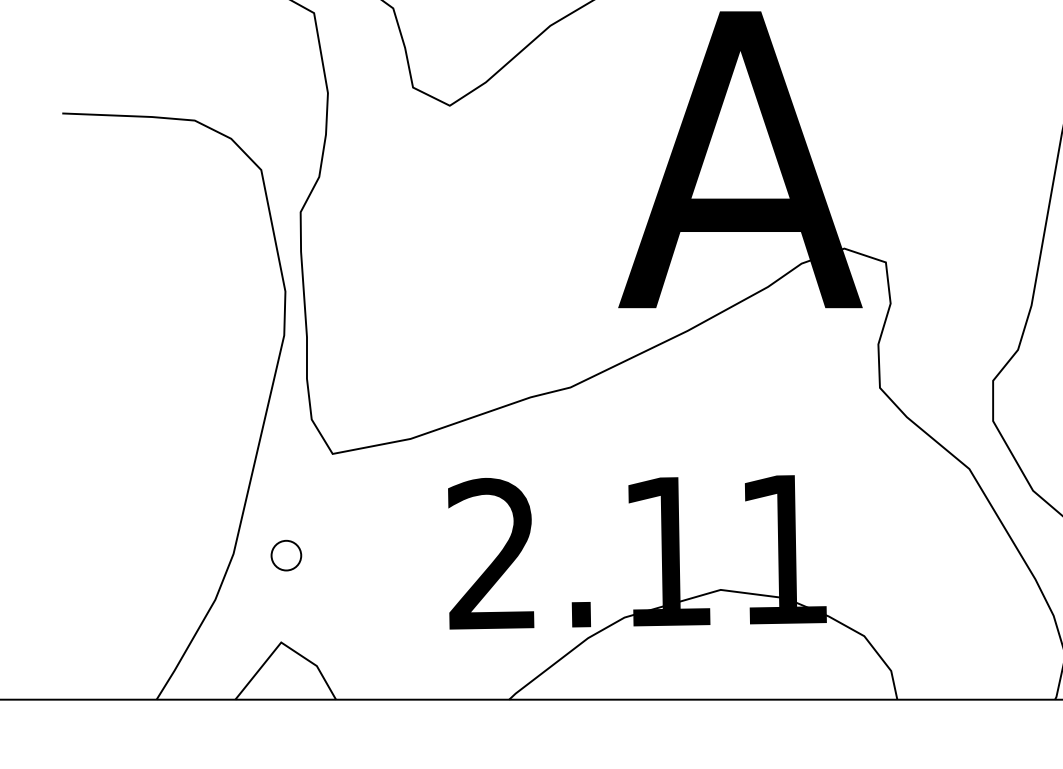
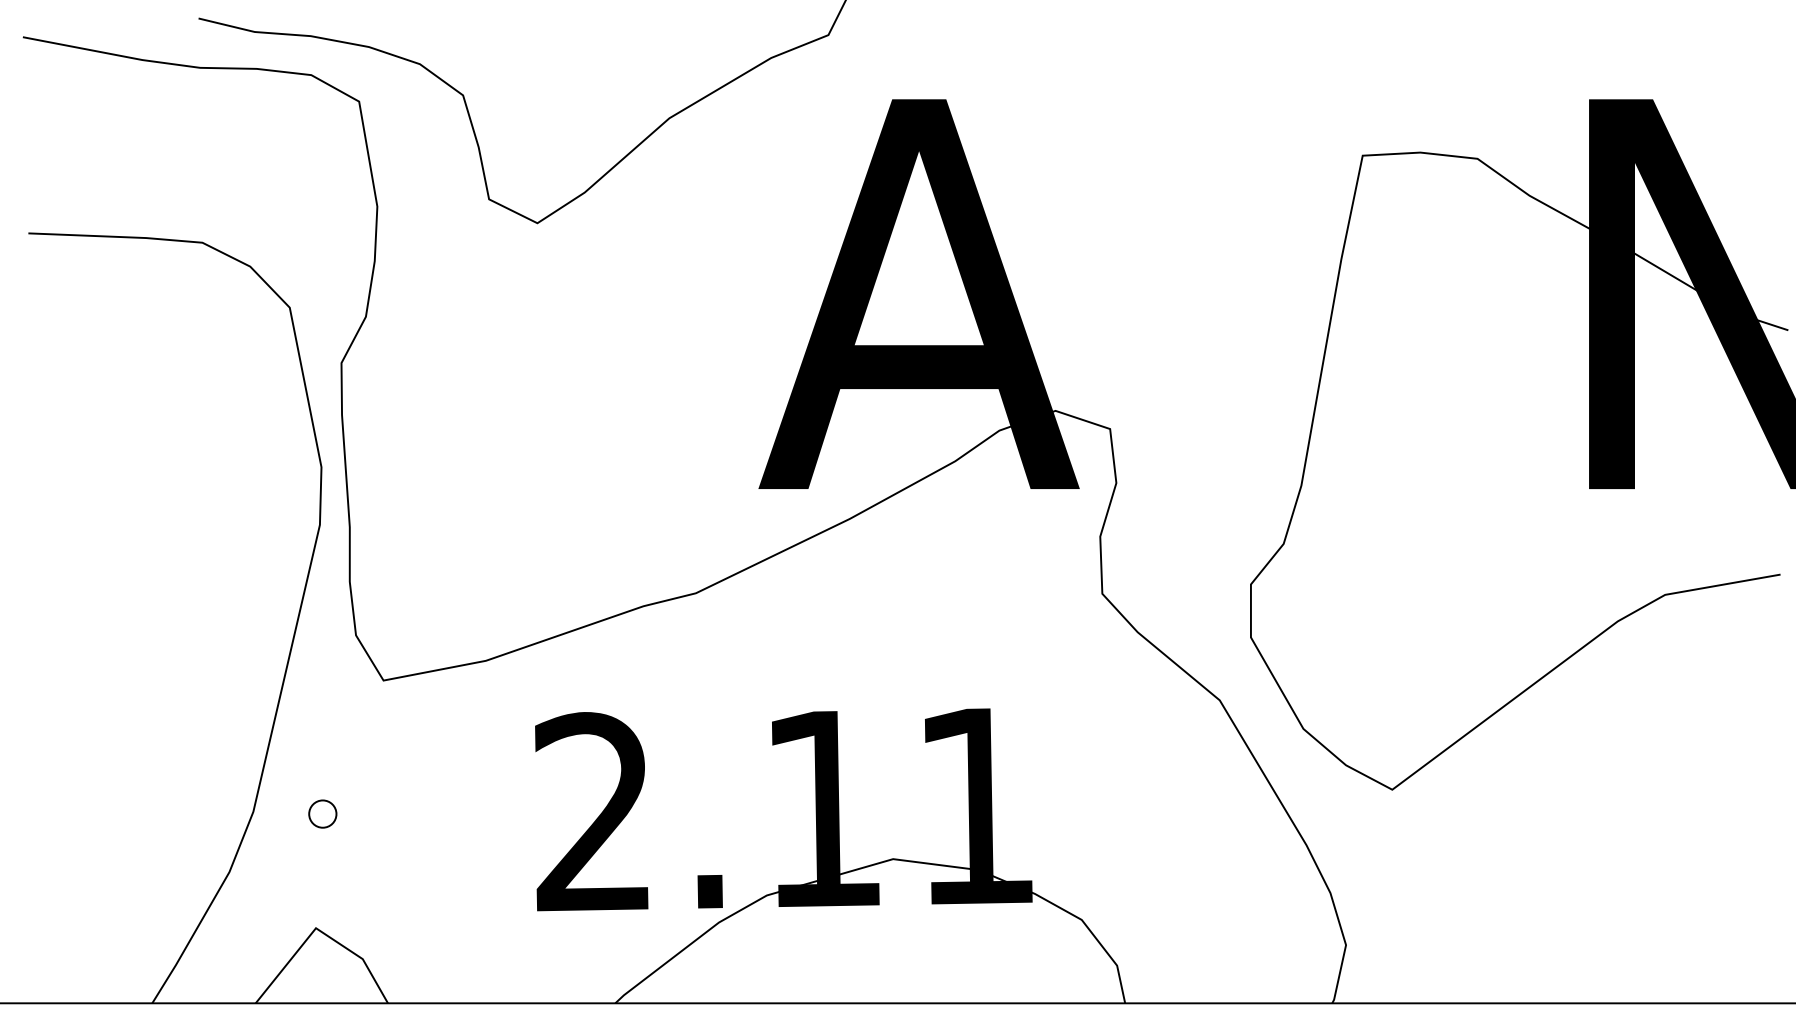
part: (286, 555) -> (322, 813), size x0.7

